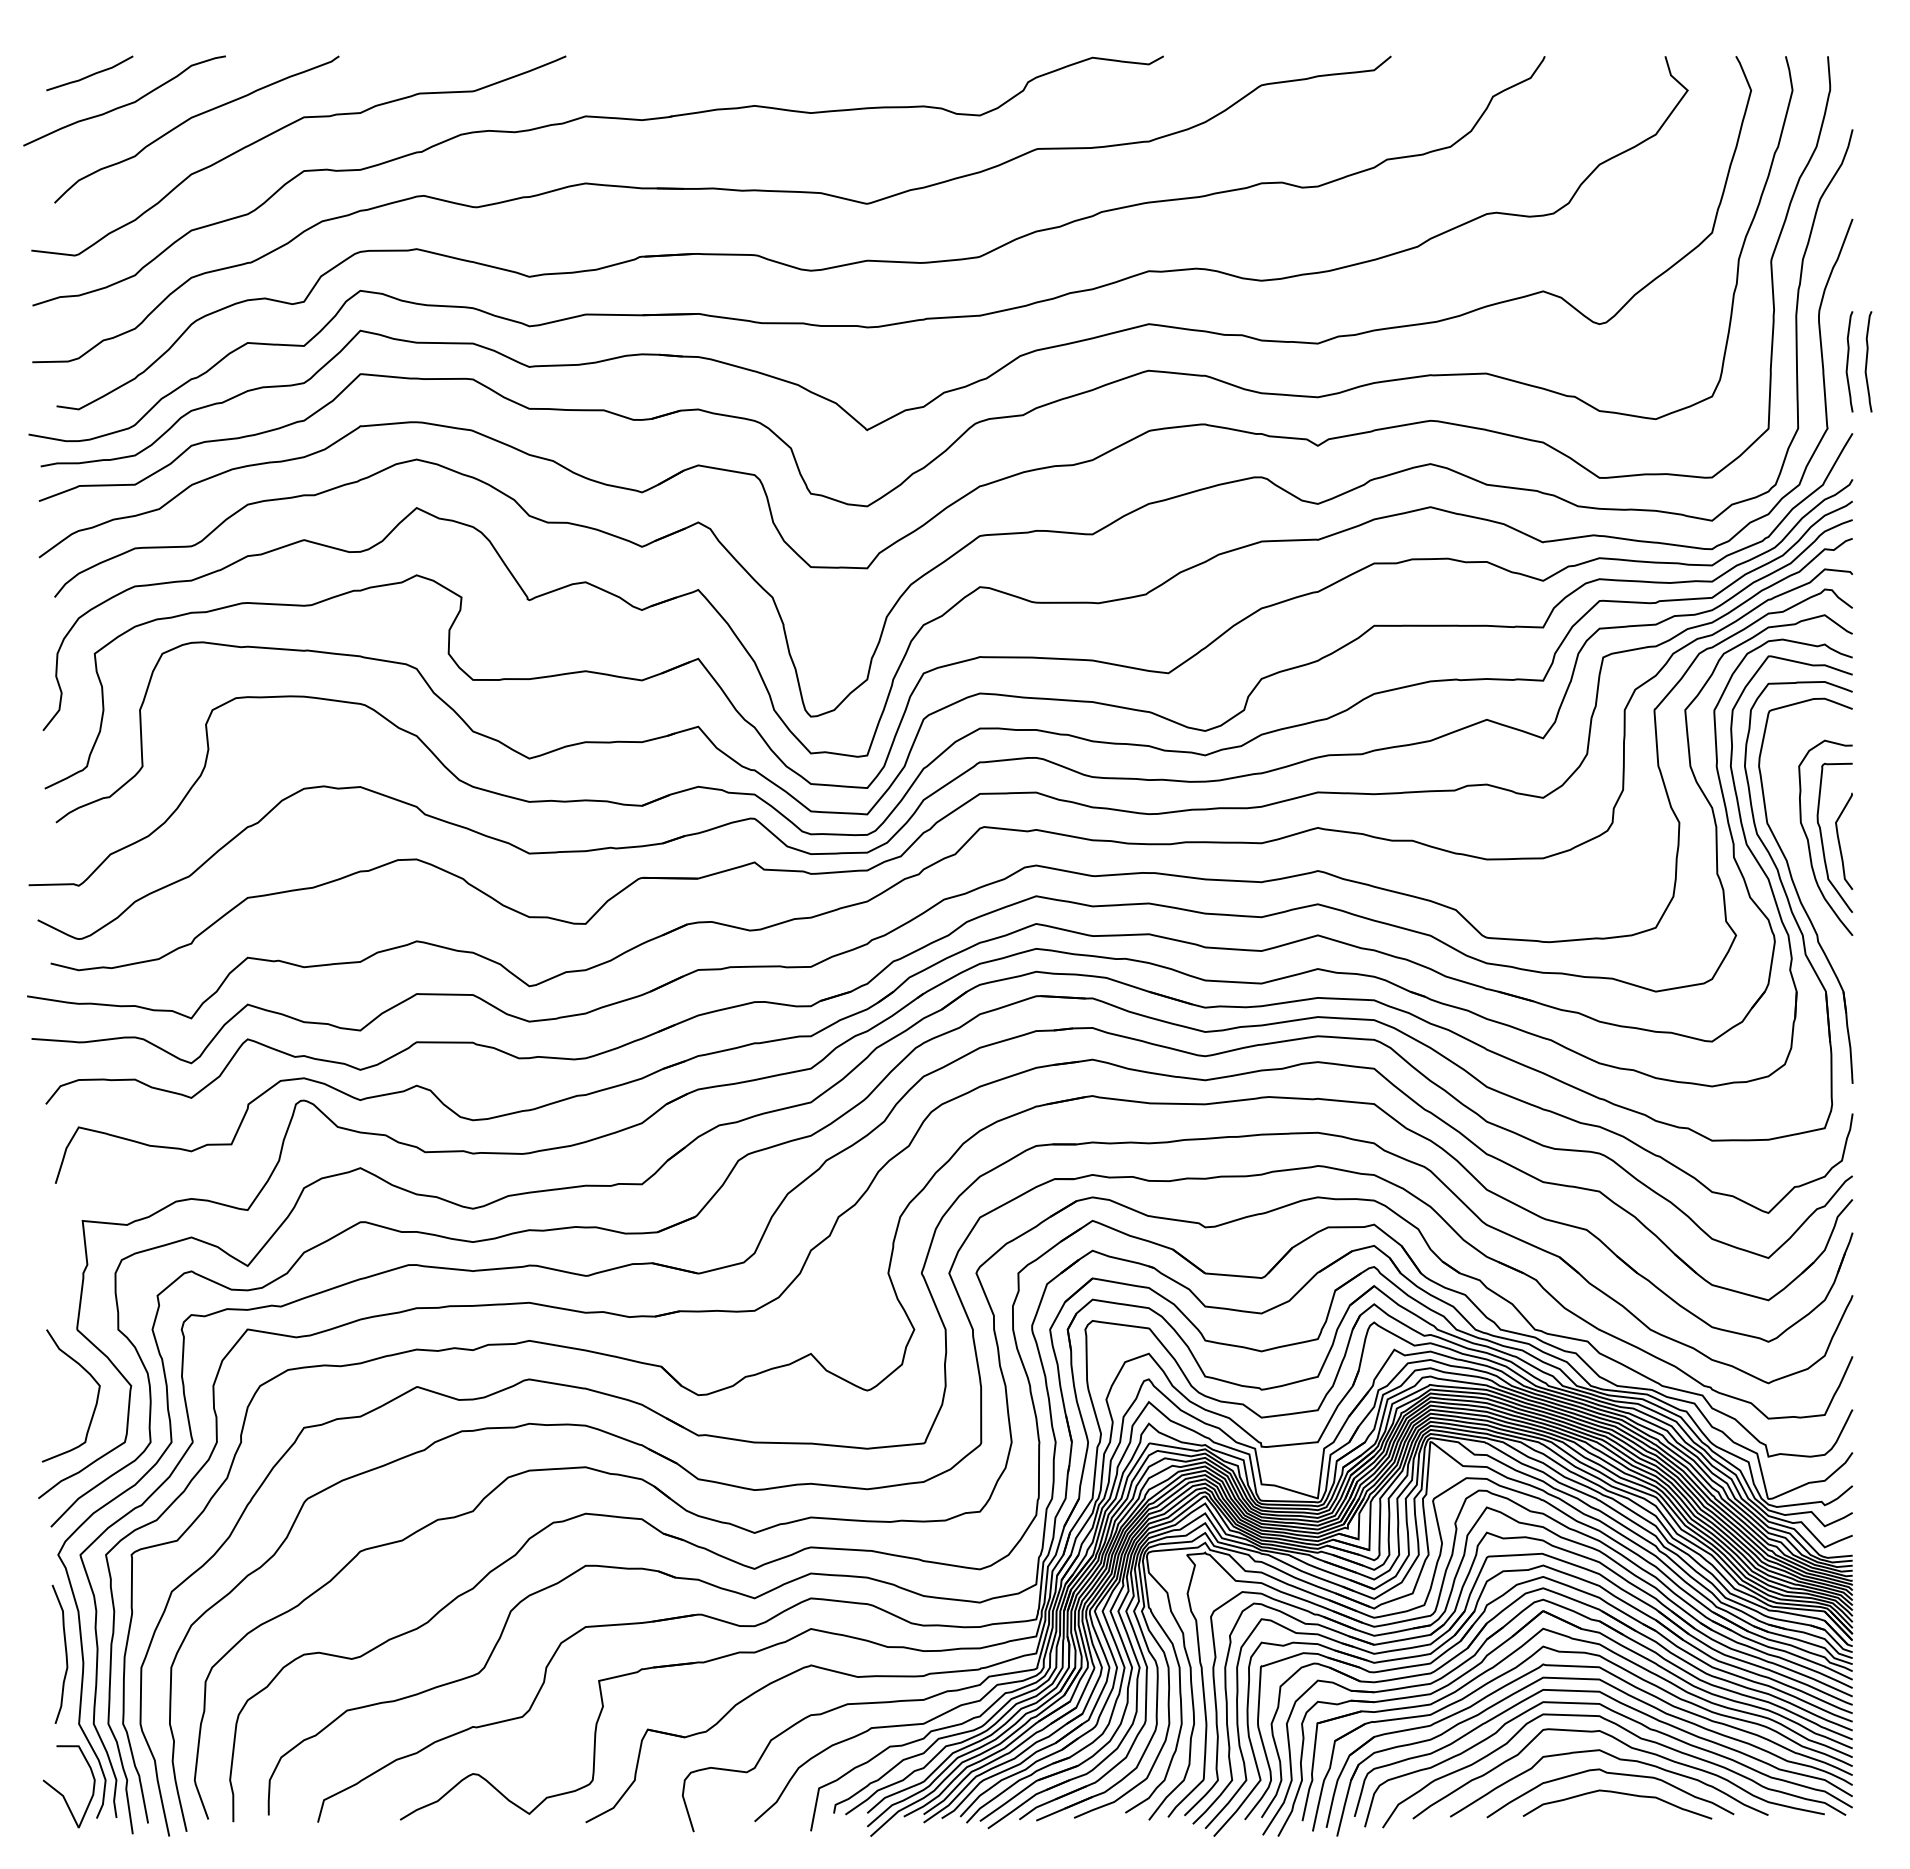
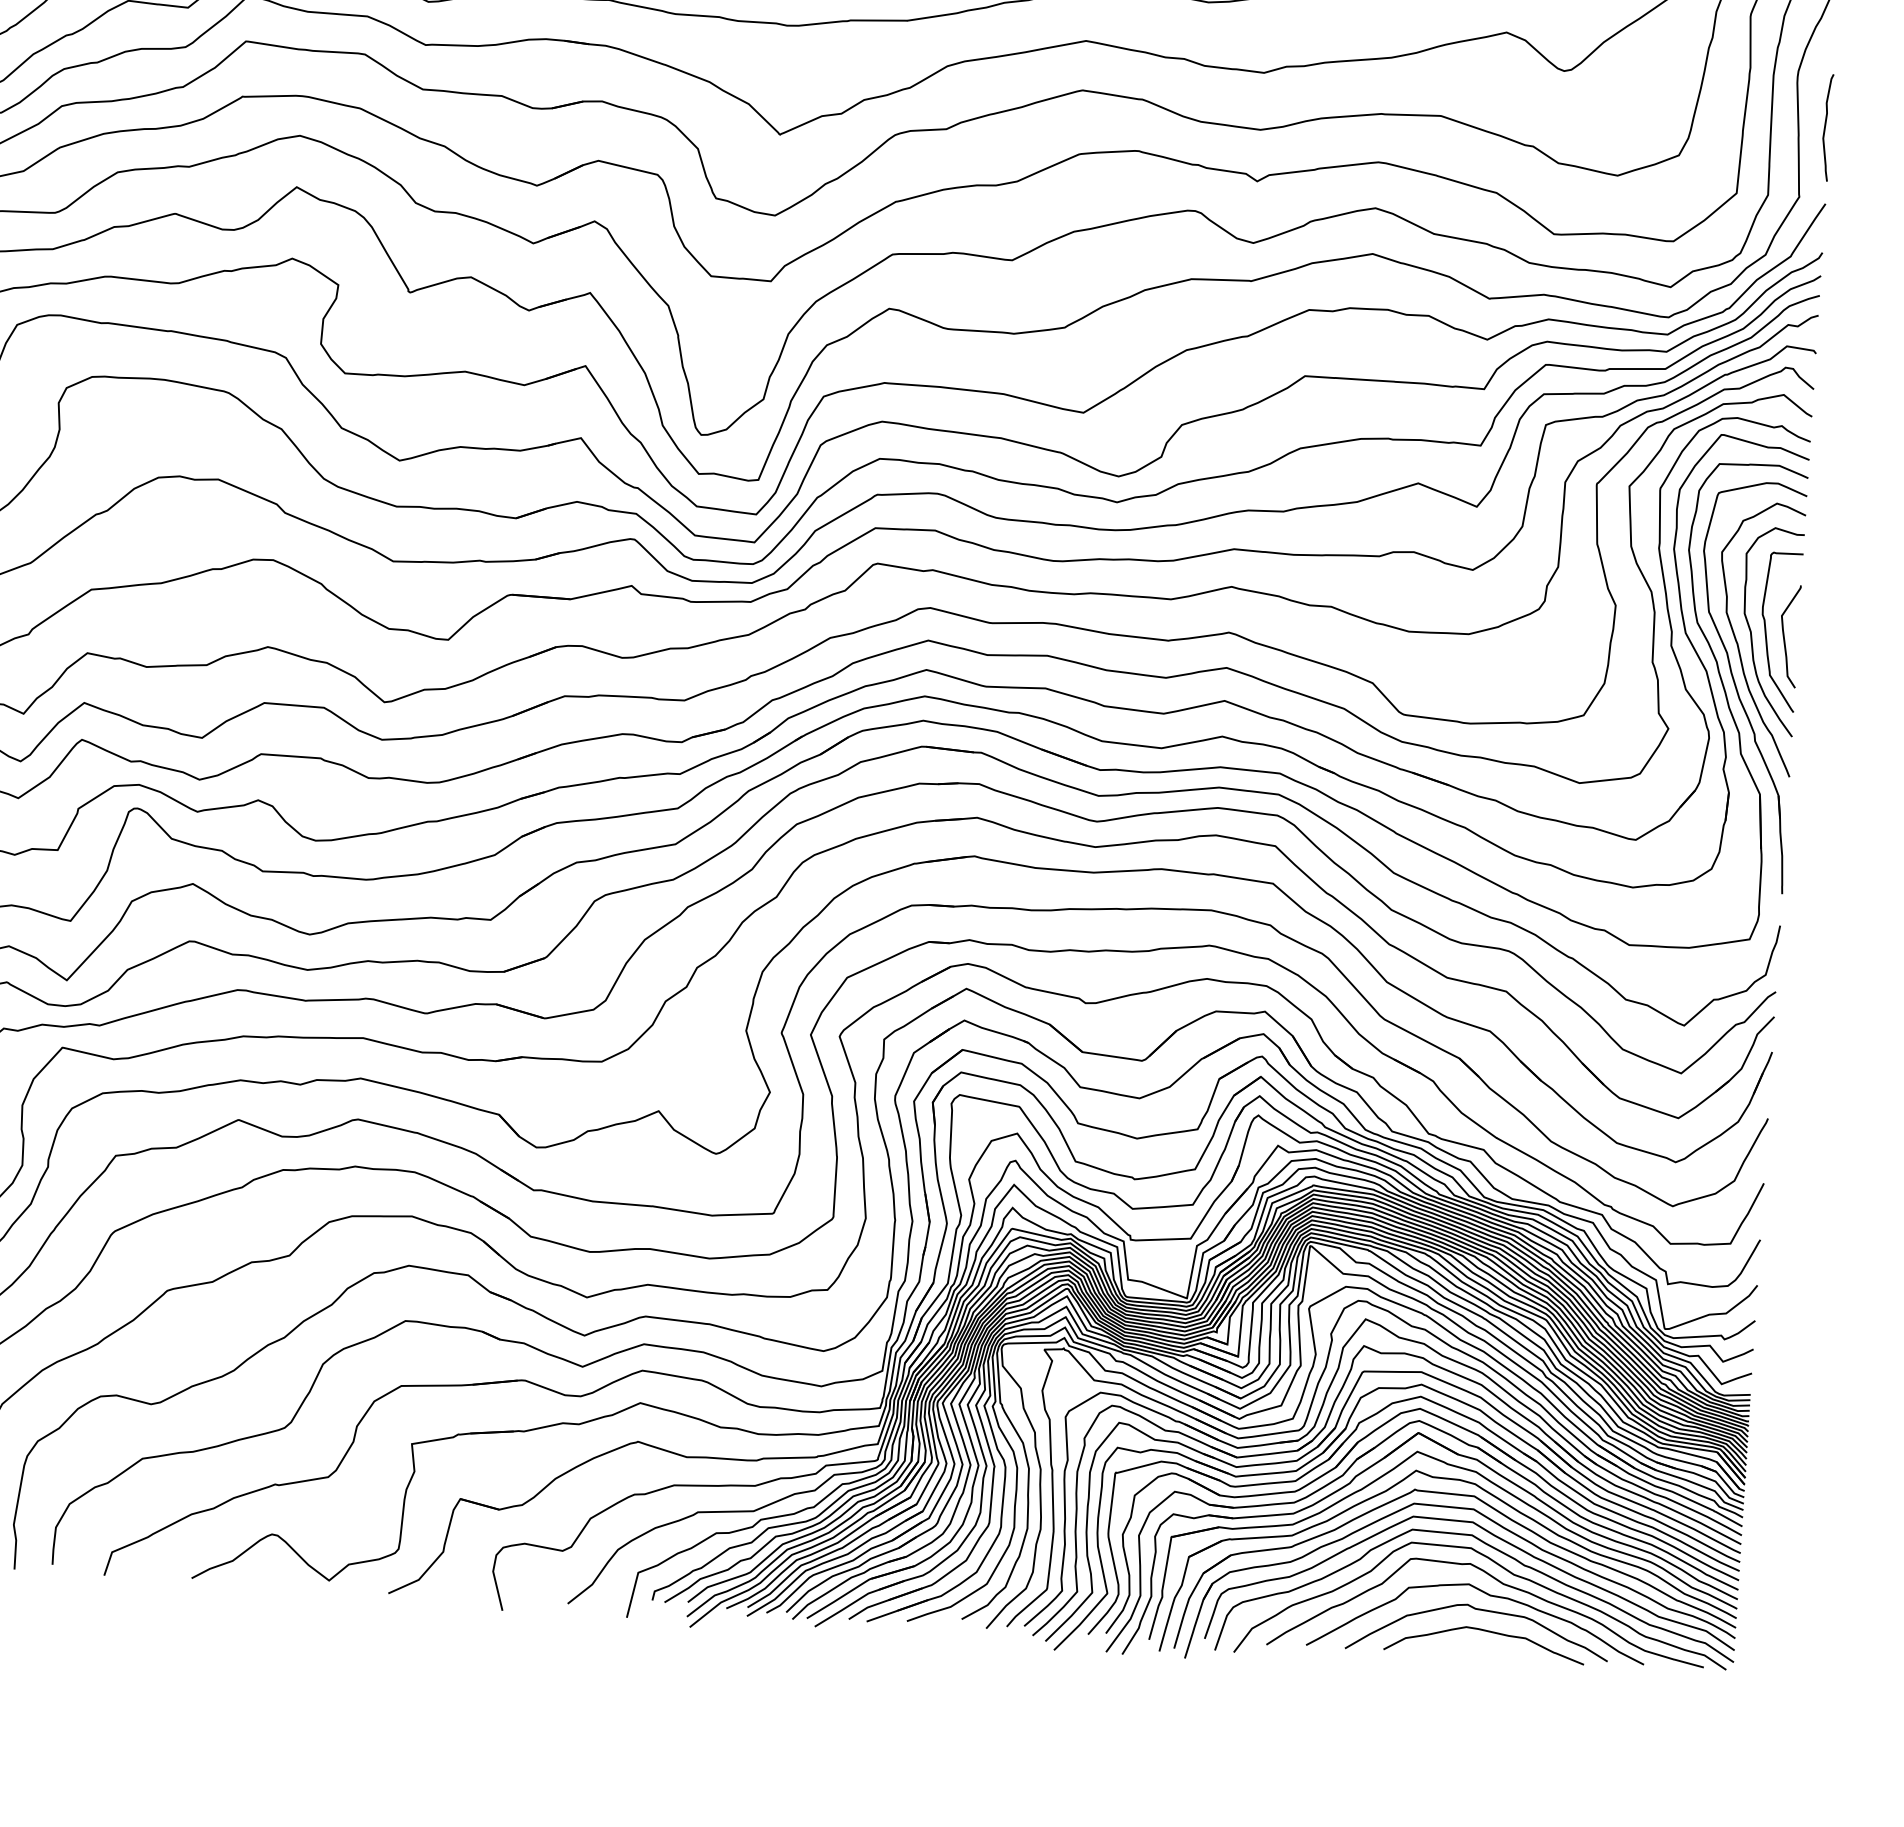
curve: (1867, 361) -> (1846, 128), removed
curve: (1797, 852) -> (1739, 644), added

